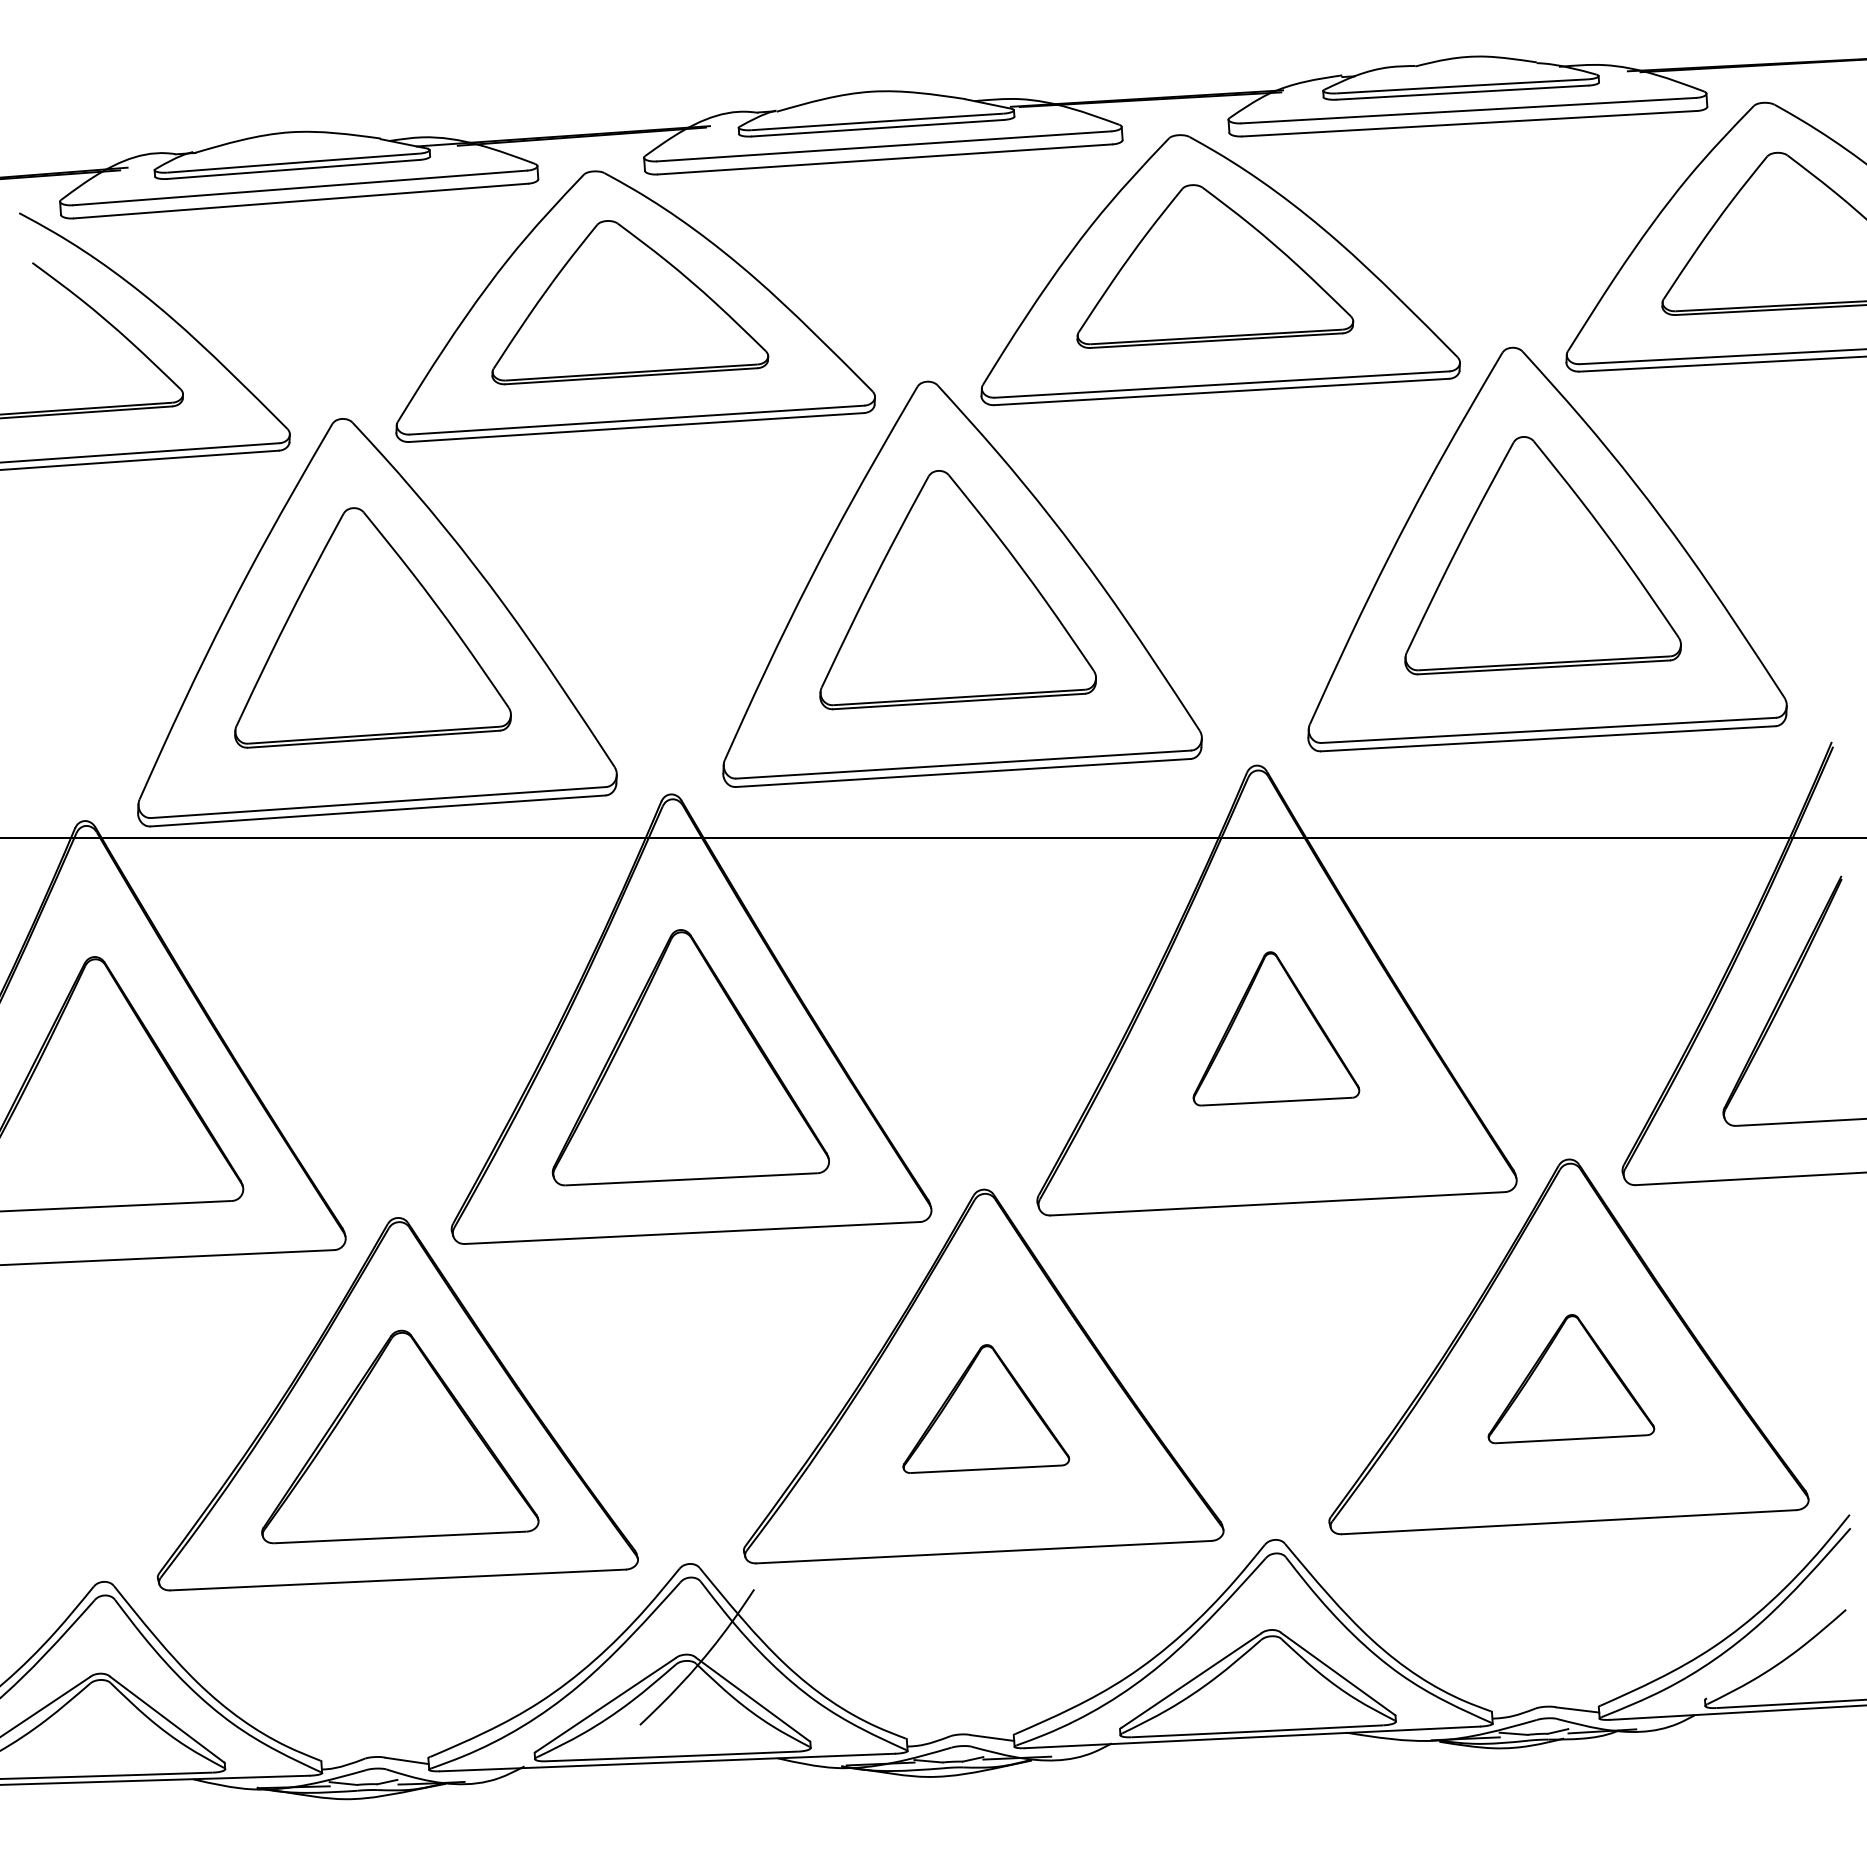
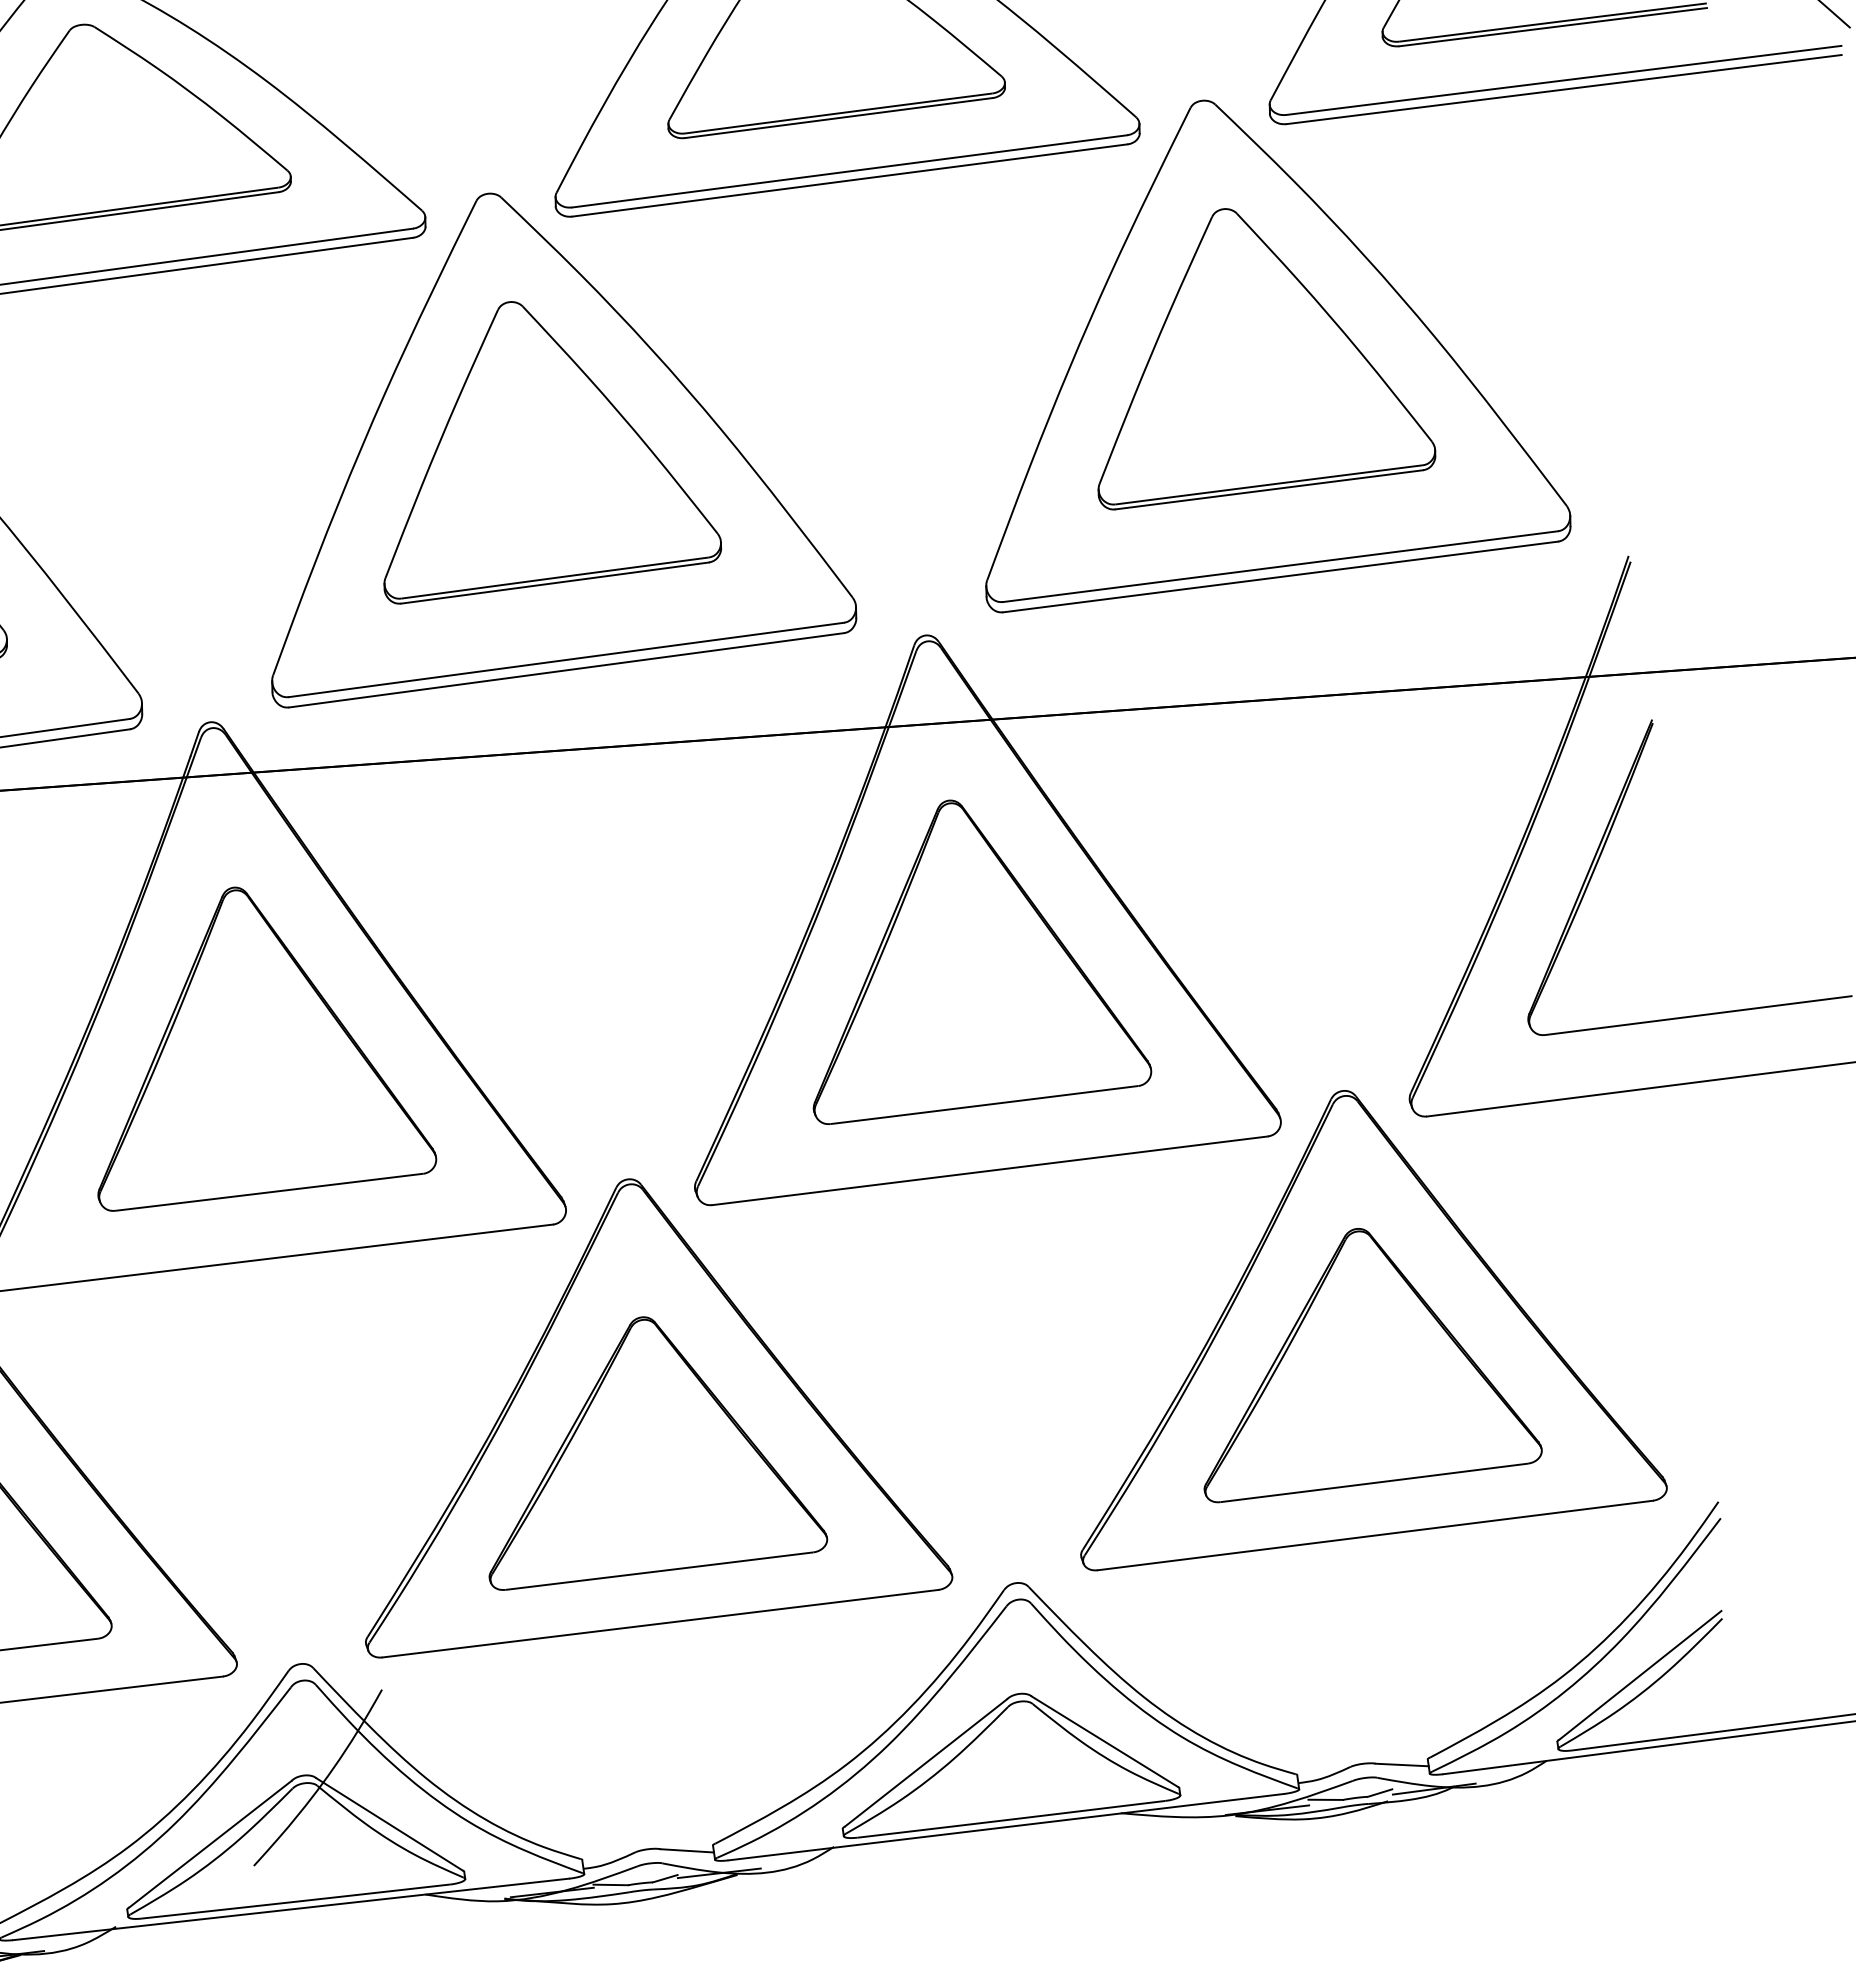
part: (1276, 1028) -> (973, 956), size x1.67
part: (1571, 1378) -> (1365, 1359), size x1.67
part: (986, 1408) -> (650, 1447), size x1.67
line: (1776, 1650) -> (1640, 1674), added

